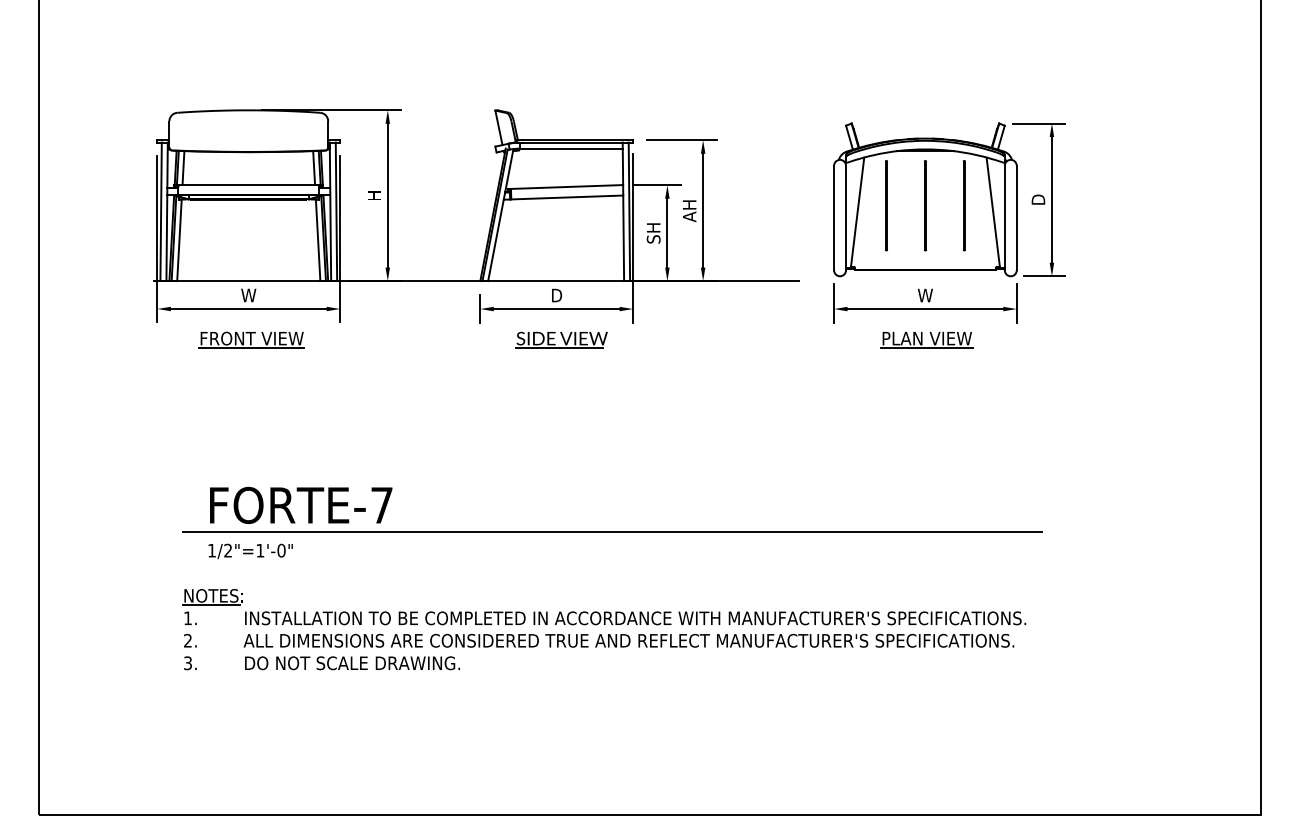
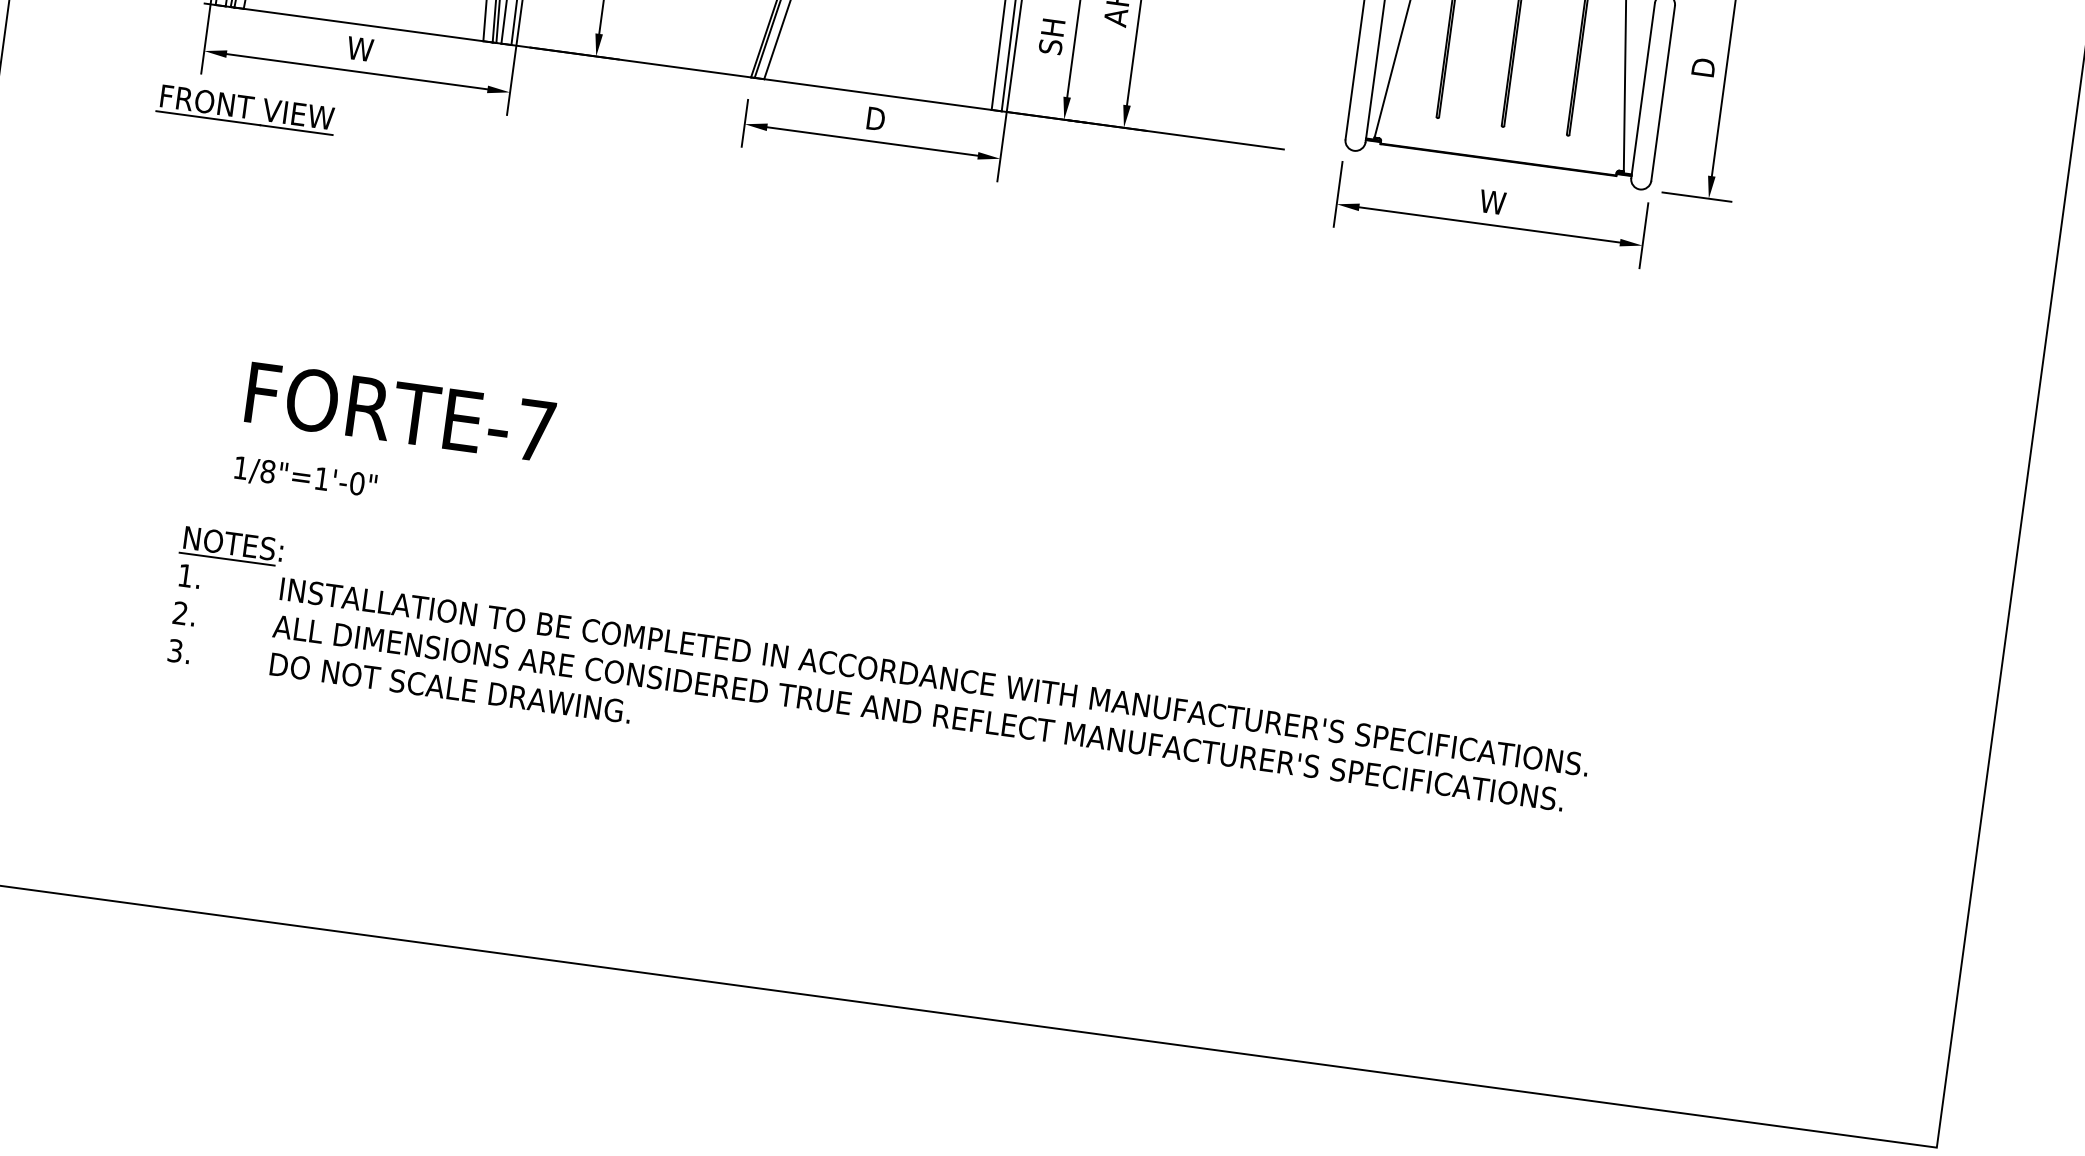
part: (251, 339) -> (246, 108), moved
part: (561, 339) -> (873, 193), removed
part: (926, 340) -> (1484, 277), removed
line: (611, 531) -> (913, 526), removed
text: (228, 550) -> (268, 471), 1/2"=1'-0" -> 1/8"=1'-0"

